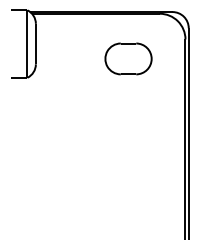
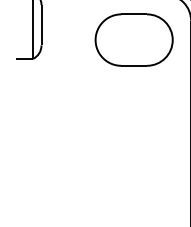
part: (128, 58) -> (134, 39), size x1.67

